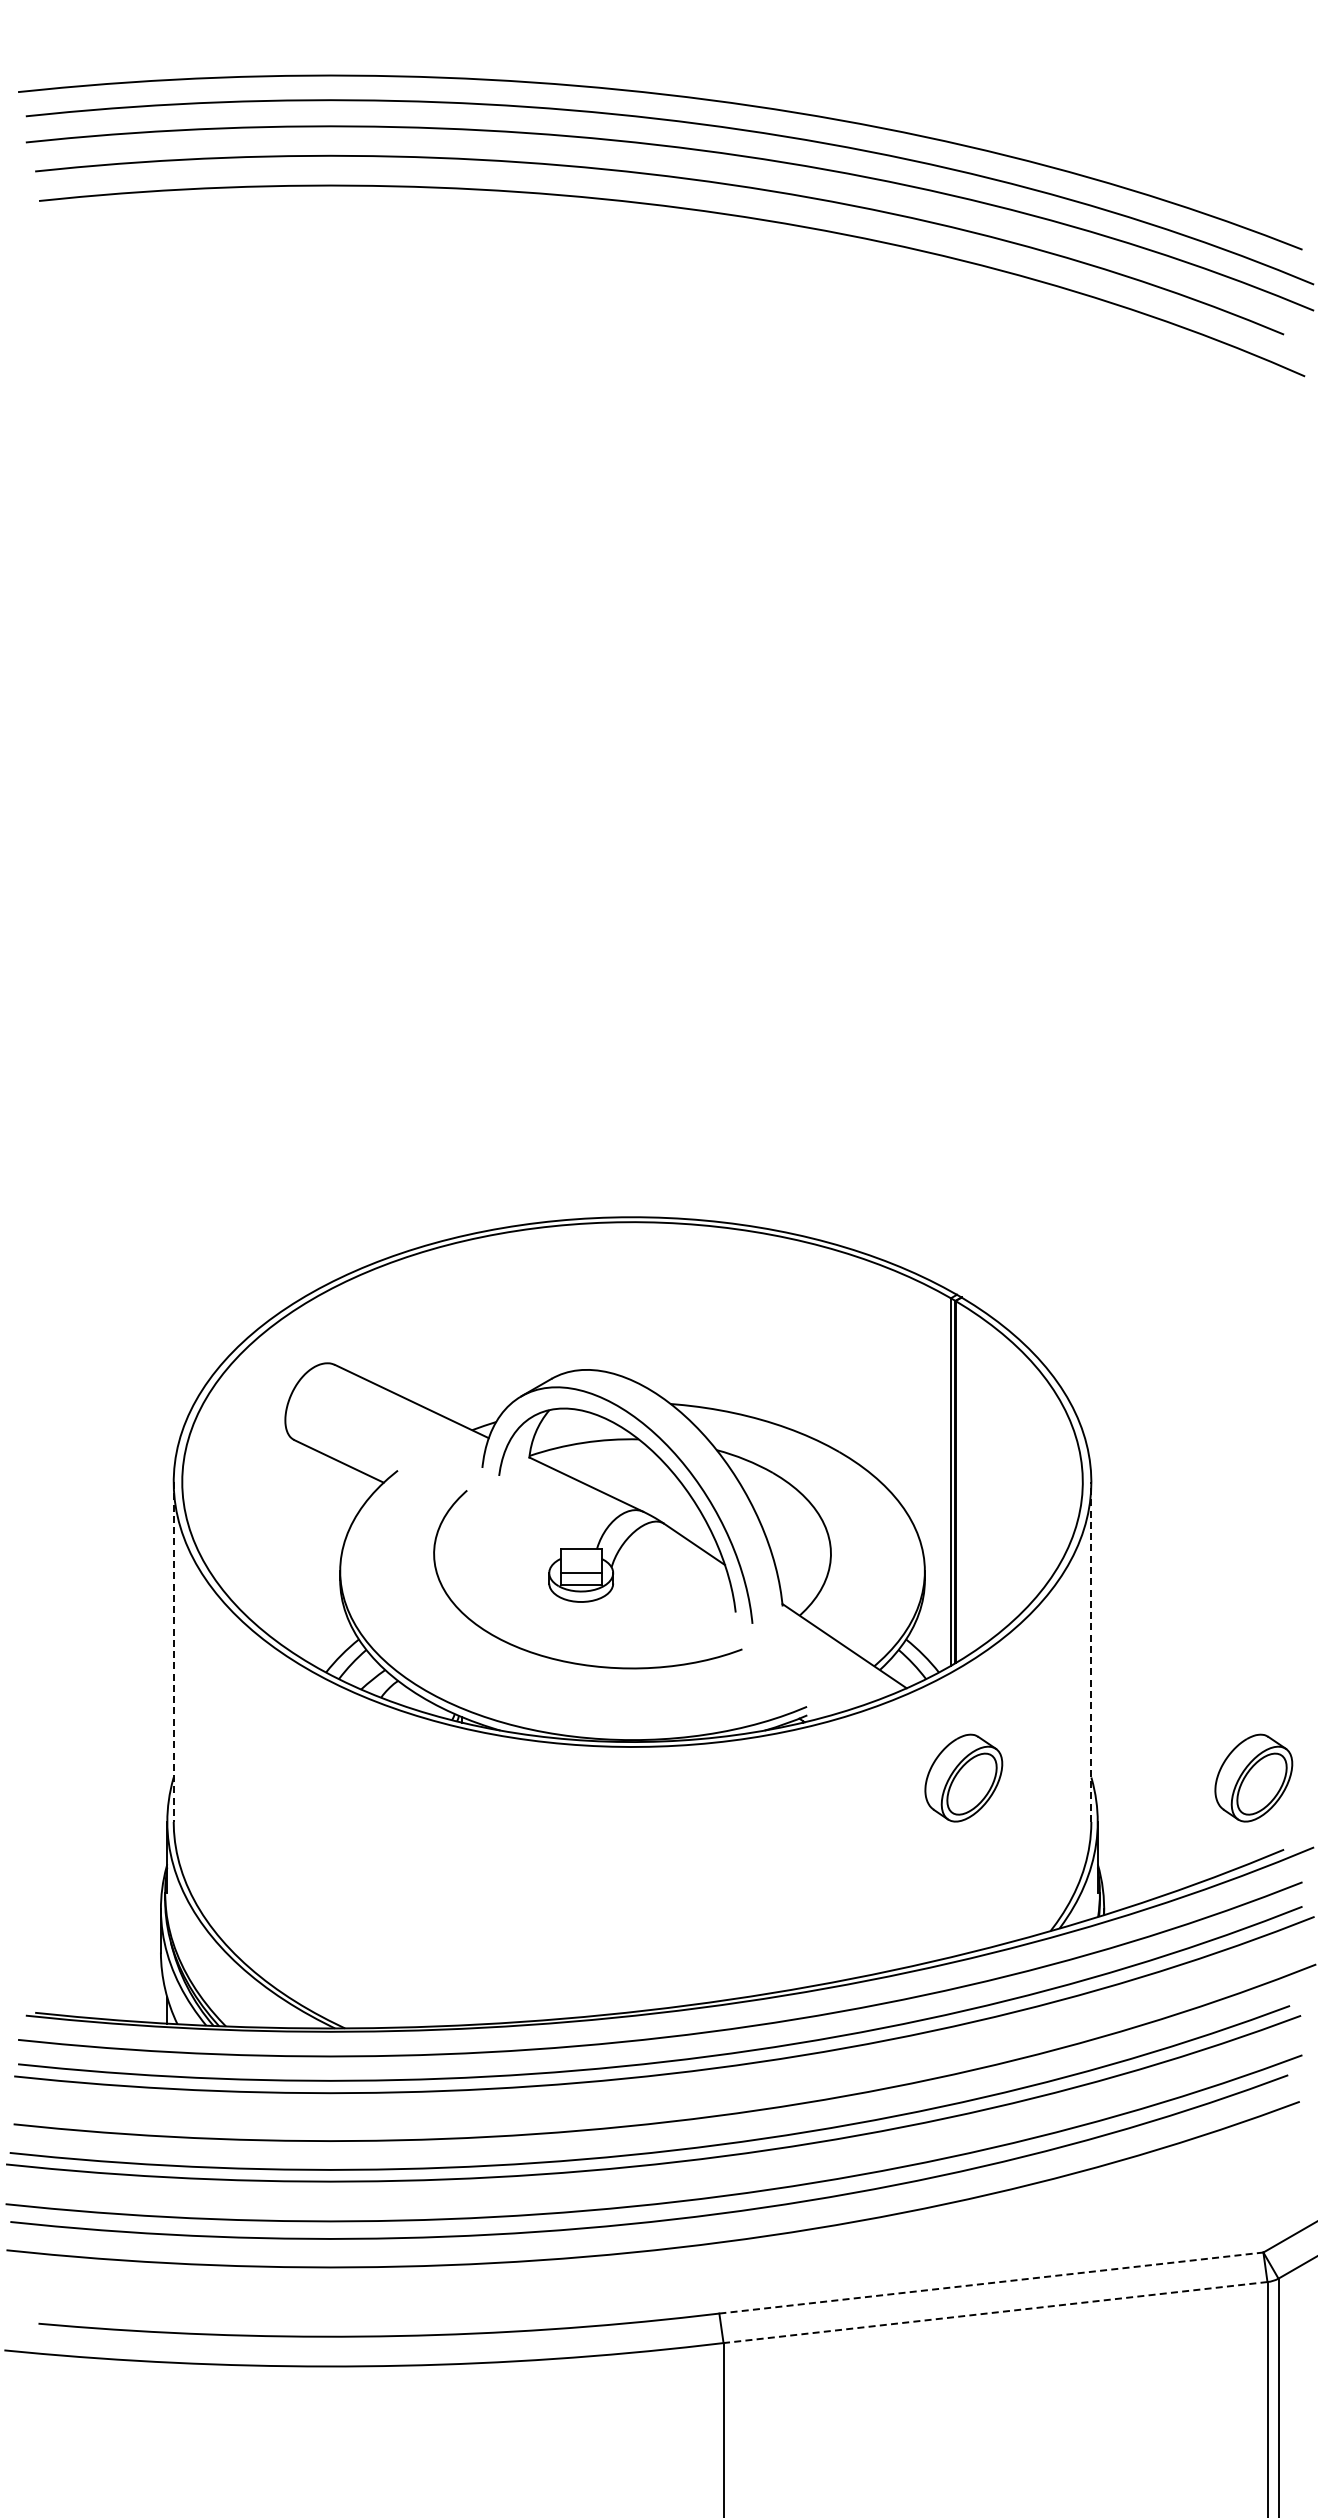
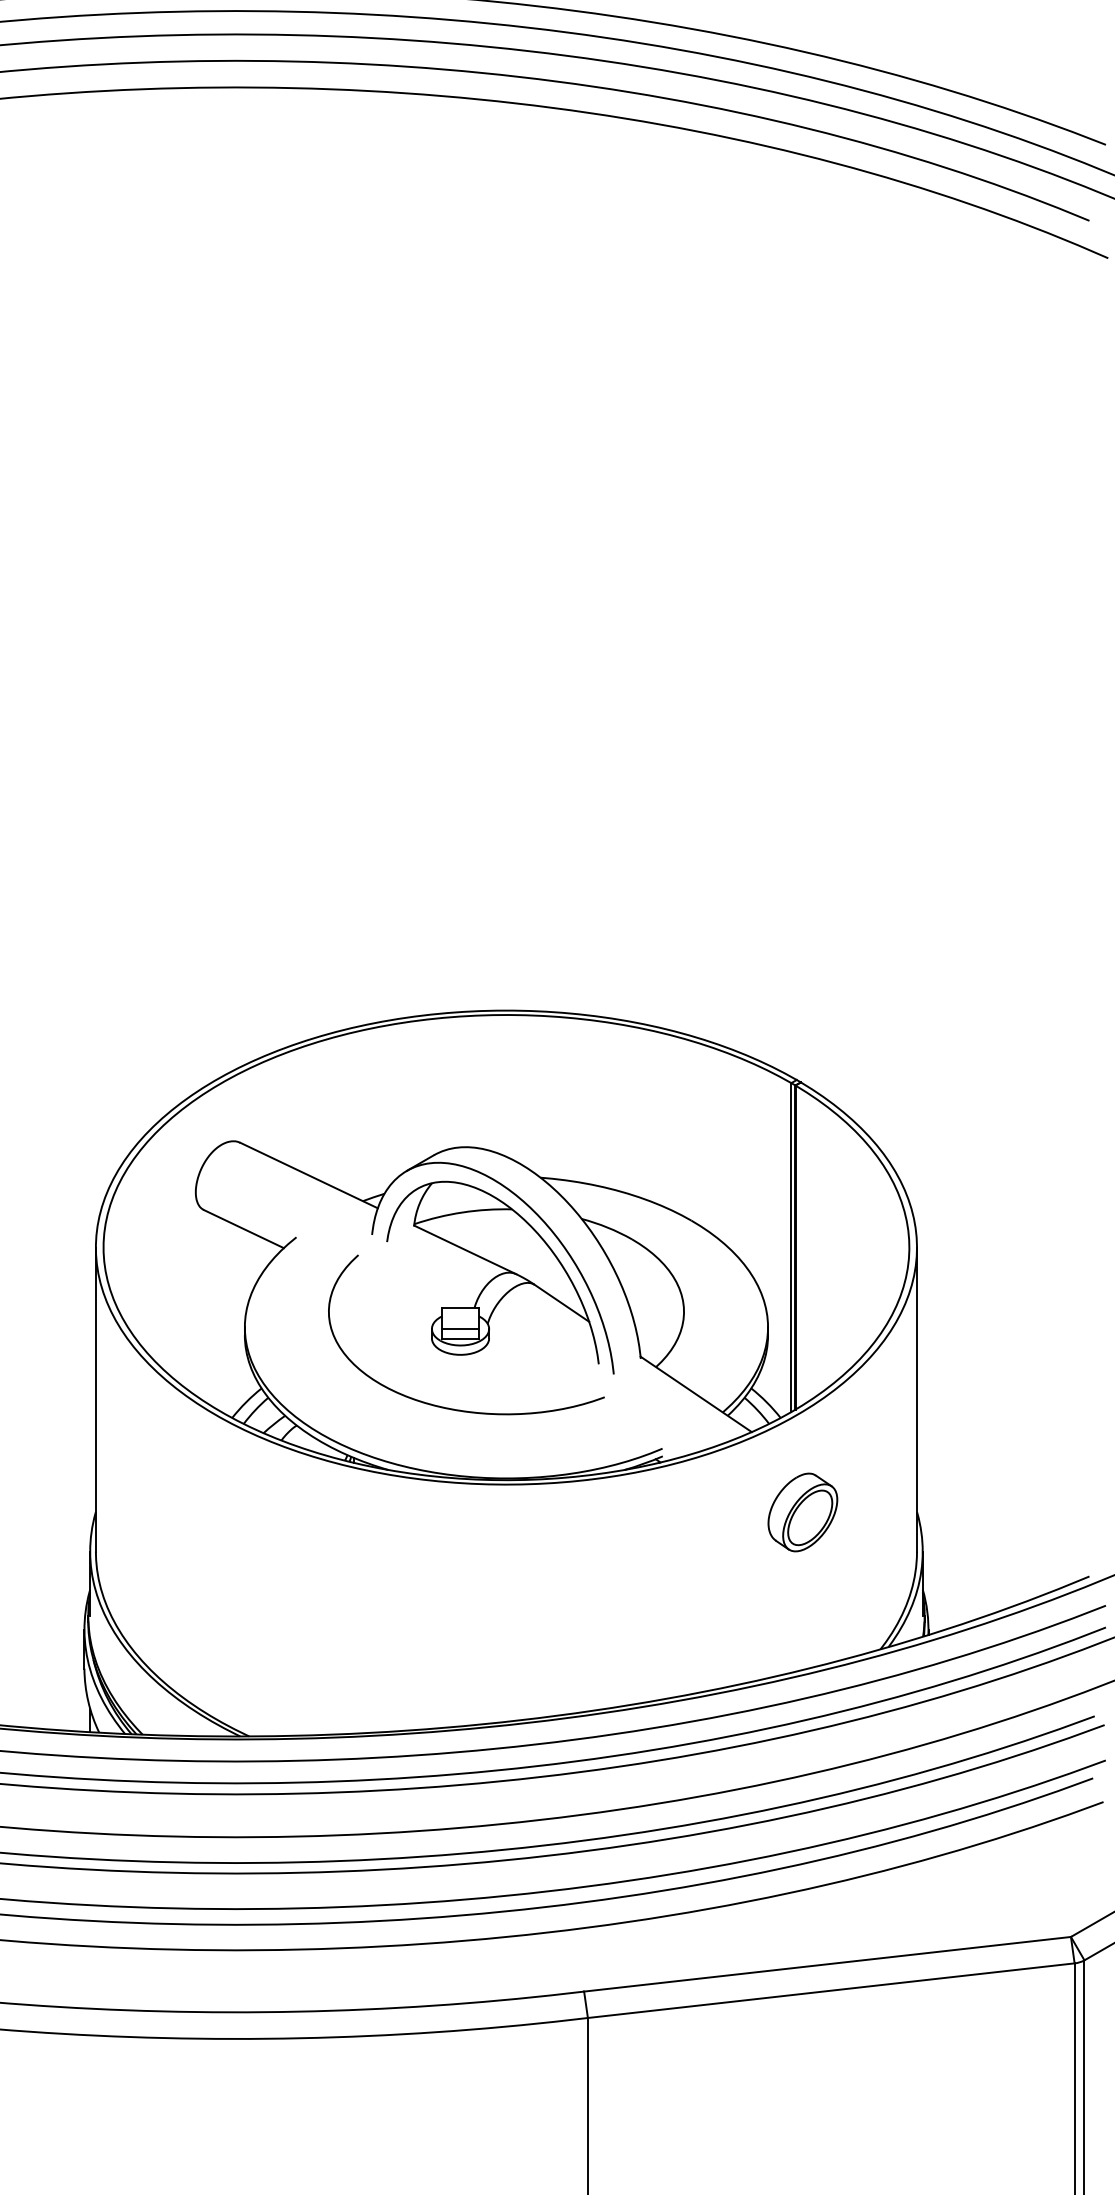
line: (173, 1652) -> (95, 1400), dashed -> solid
line: (1091, 1652) -> (917, 1400), dashed -> solid
part: (1253, 1777) -> (1062, 1511), removed
line: (991, 2283) -> (827, 1964), dashed -> solid
line: (995, 2312) -> (831, 1990), dashed -> solid

